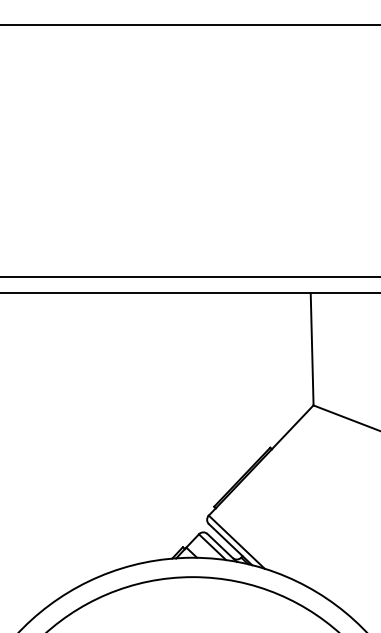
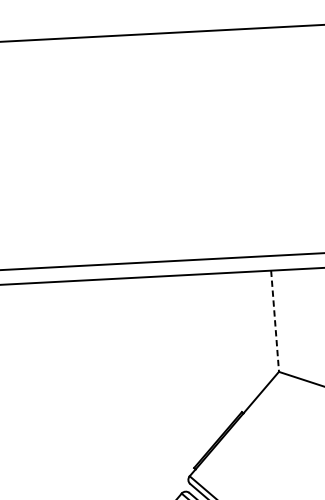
line: (312, 349) -> (275, 321), solid -> dashed

